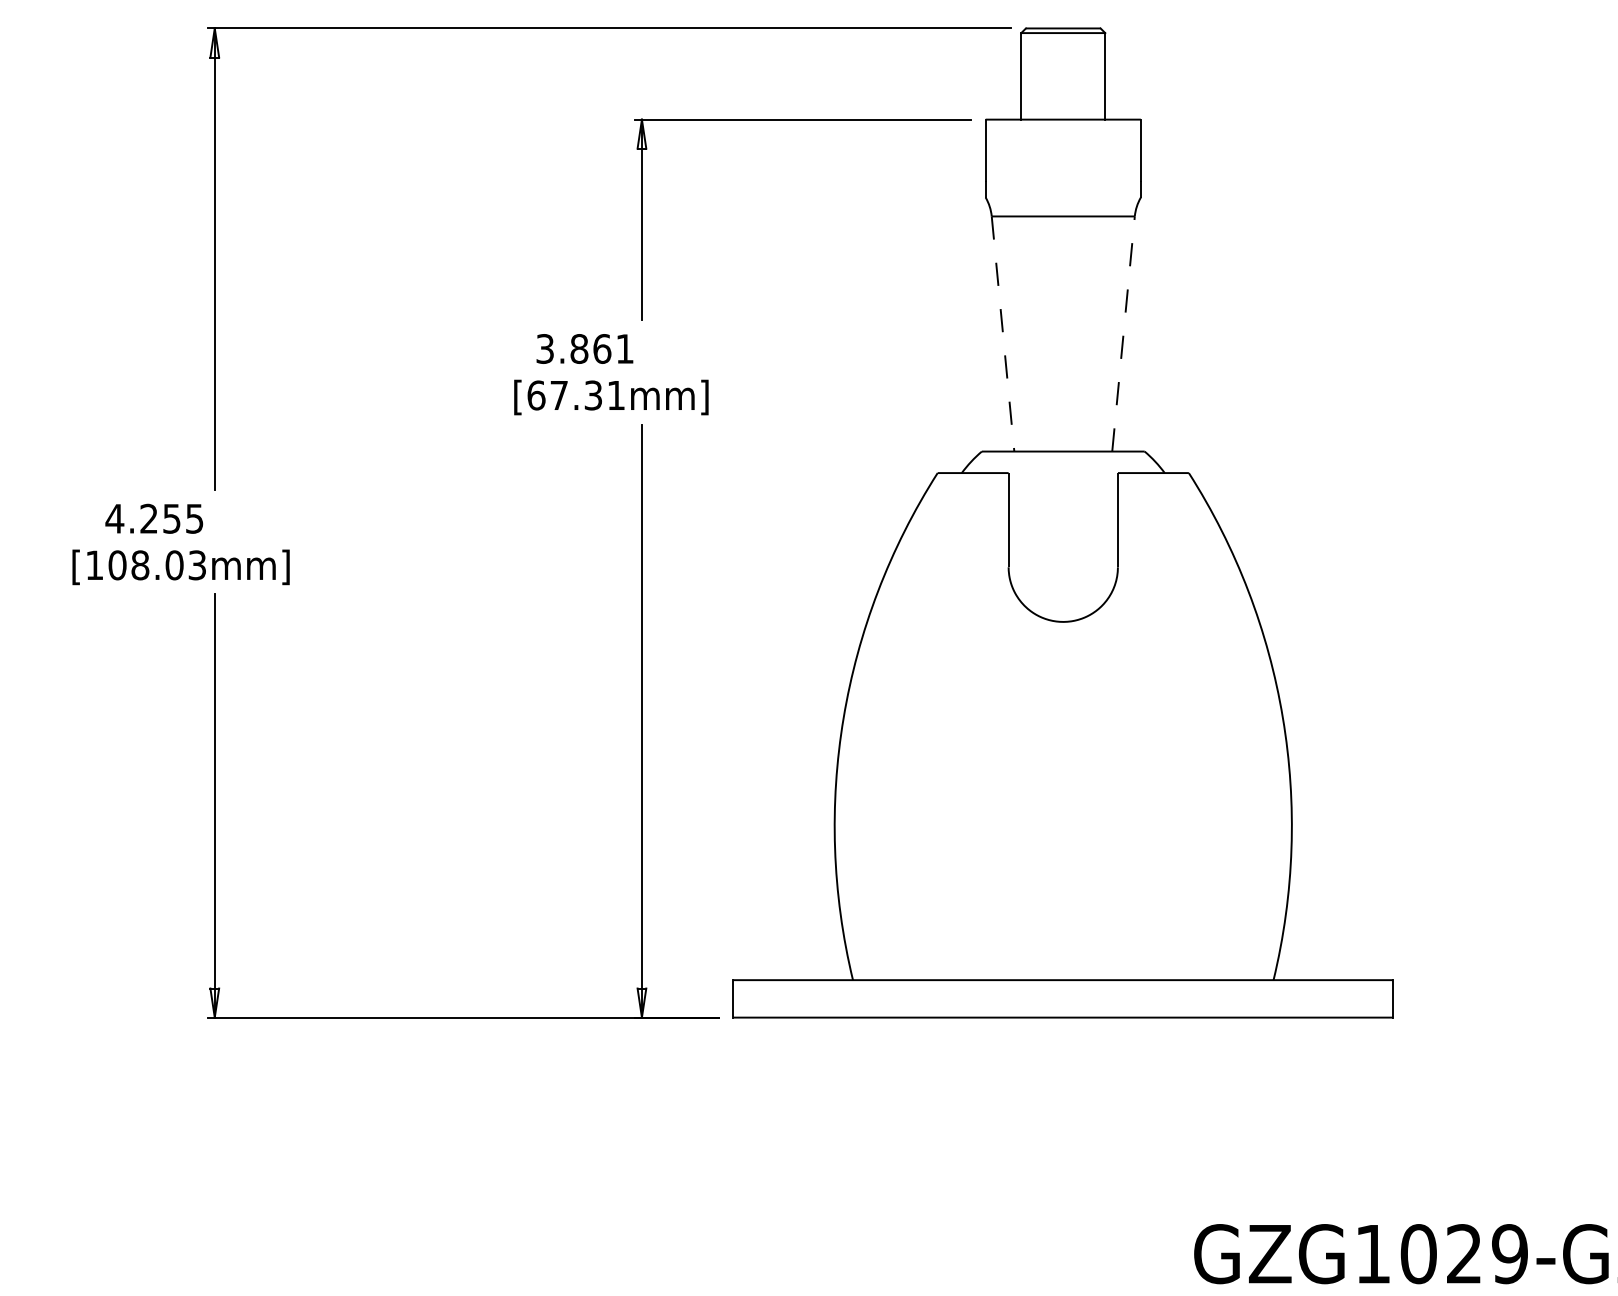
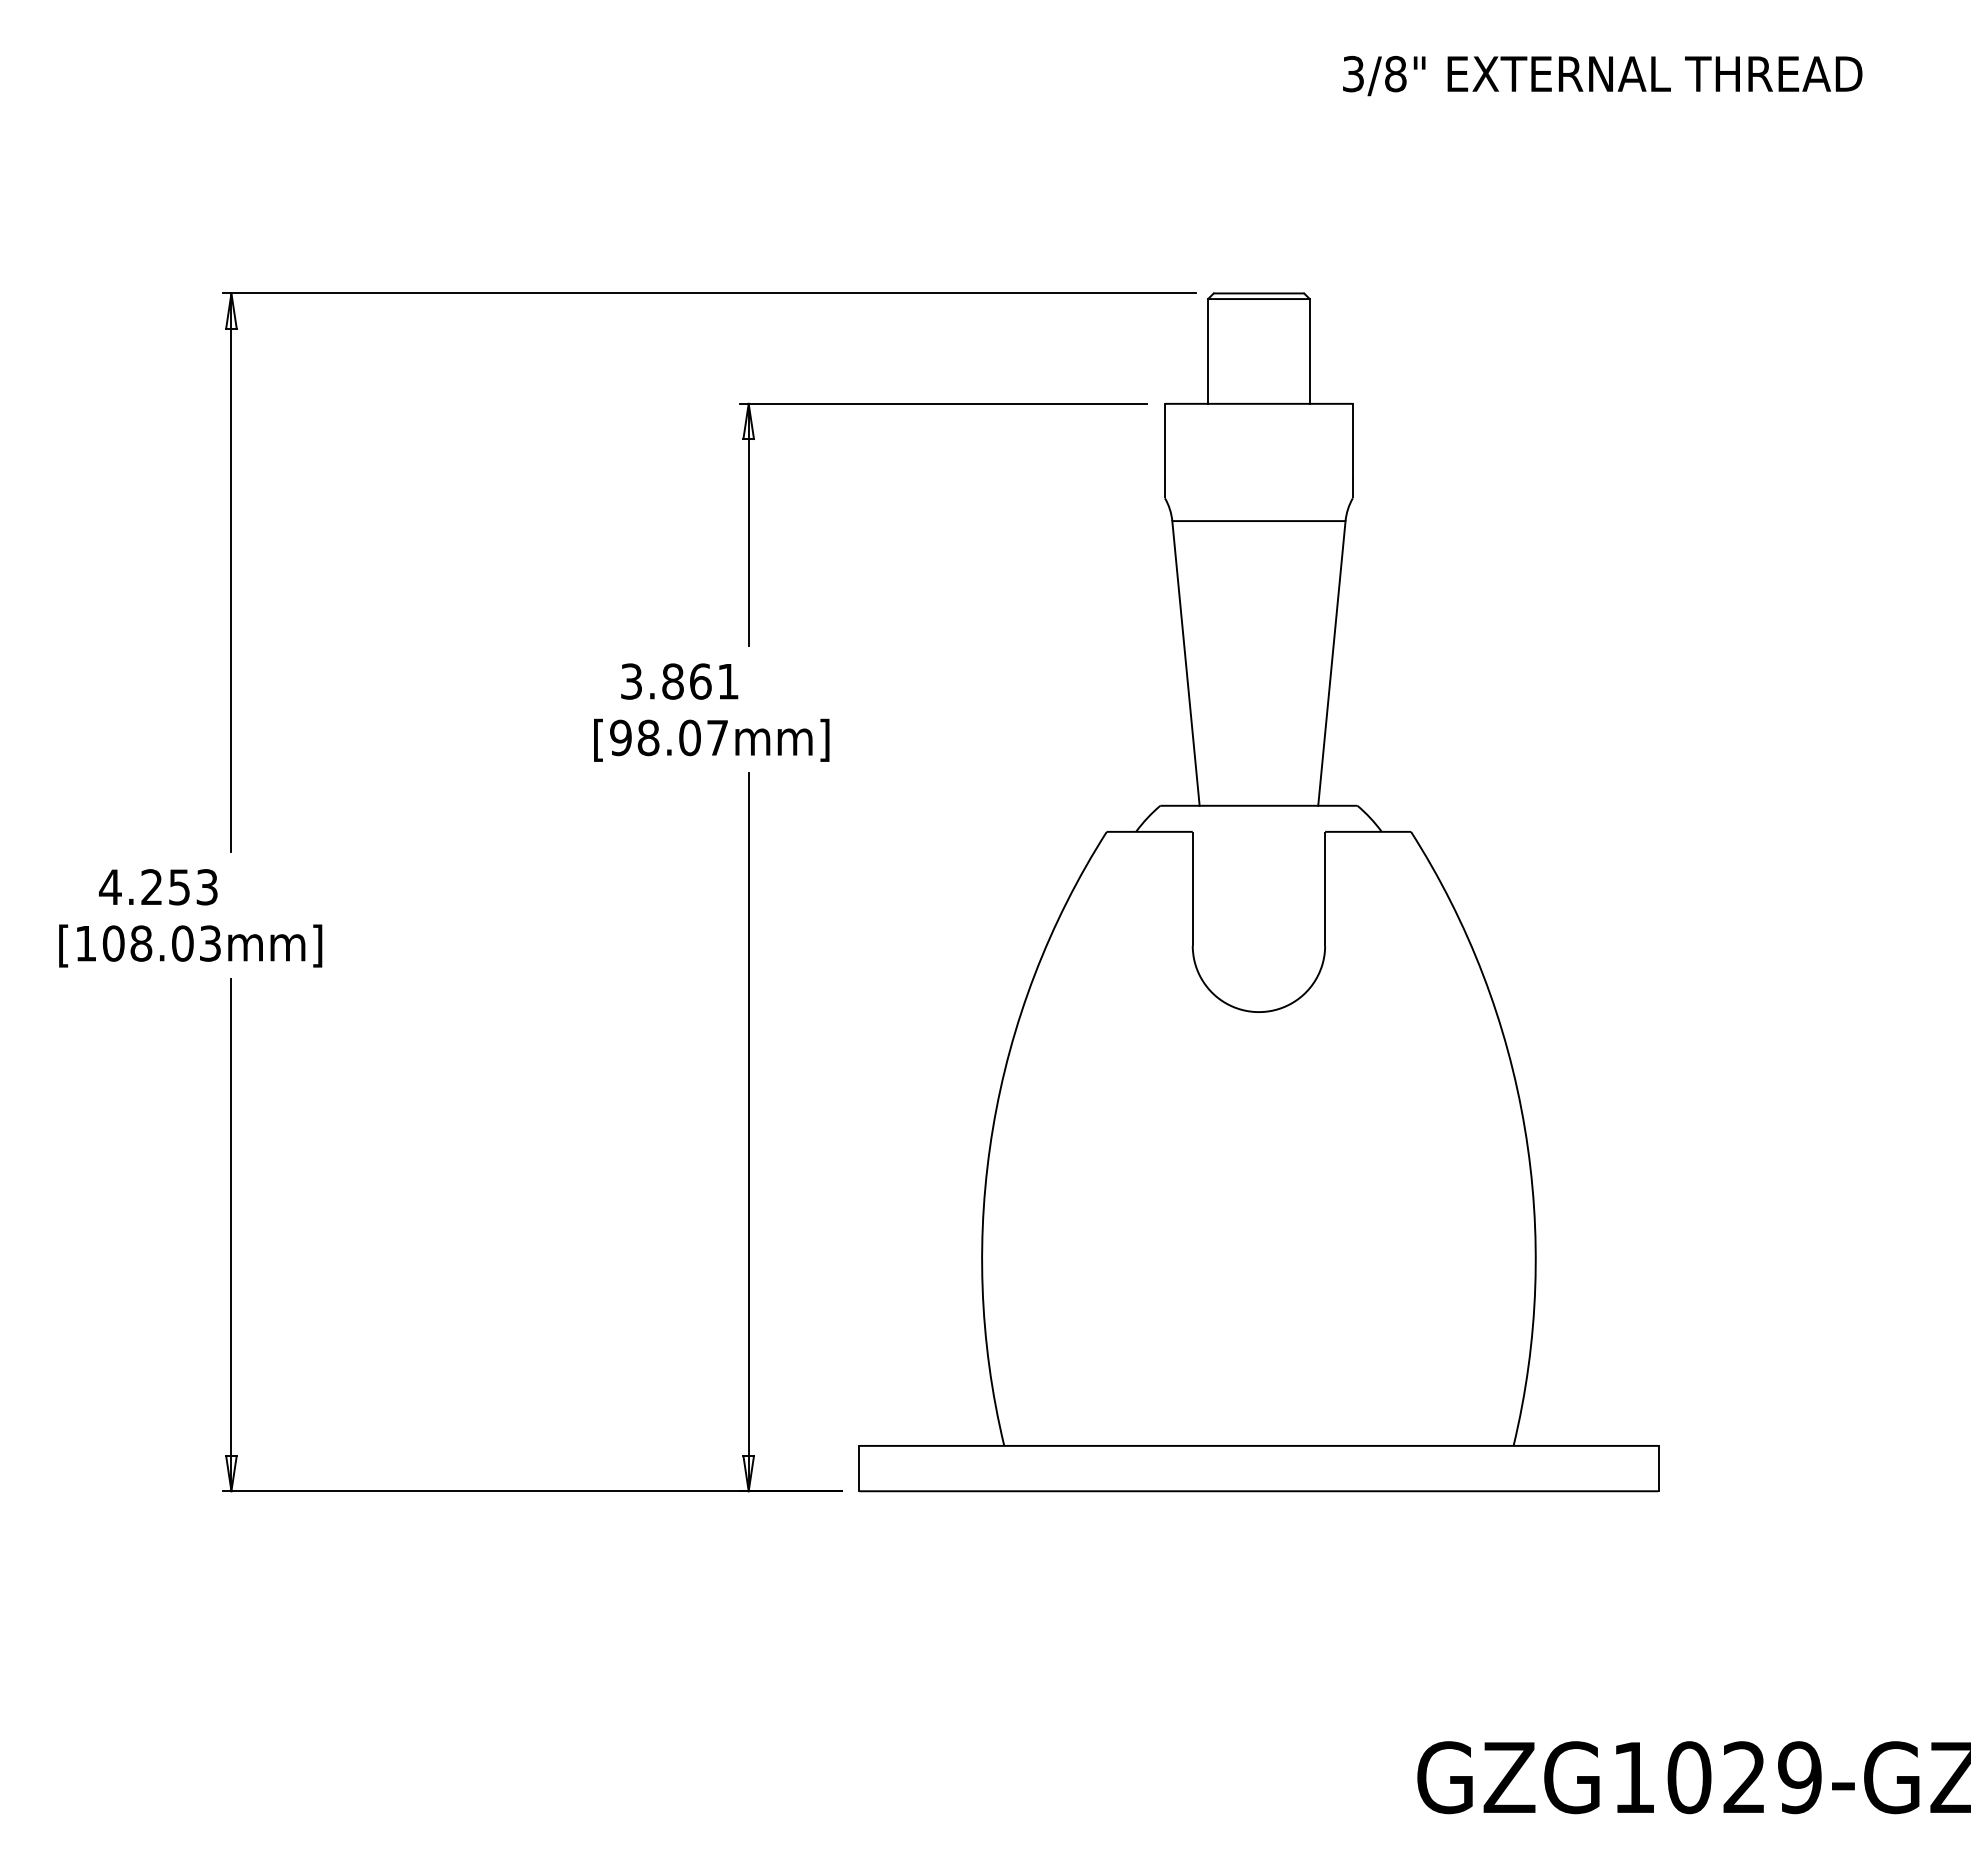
line: (1003, 334) -> (1186, 663), dashed -> solid
line: (1123, 334) -> (1331, 663), dashed -> solid
text: (575, 395) -> (668, 737), [67.31mm] -> [98.07mm]
text: (195, 518) -> (207, 886), 4.255 -> 4.253

